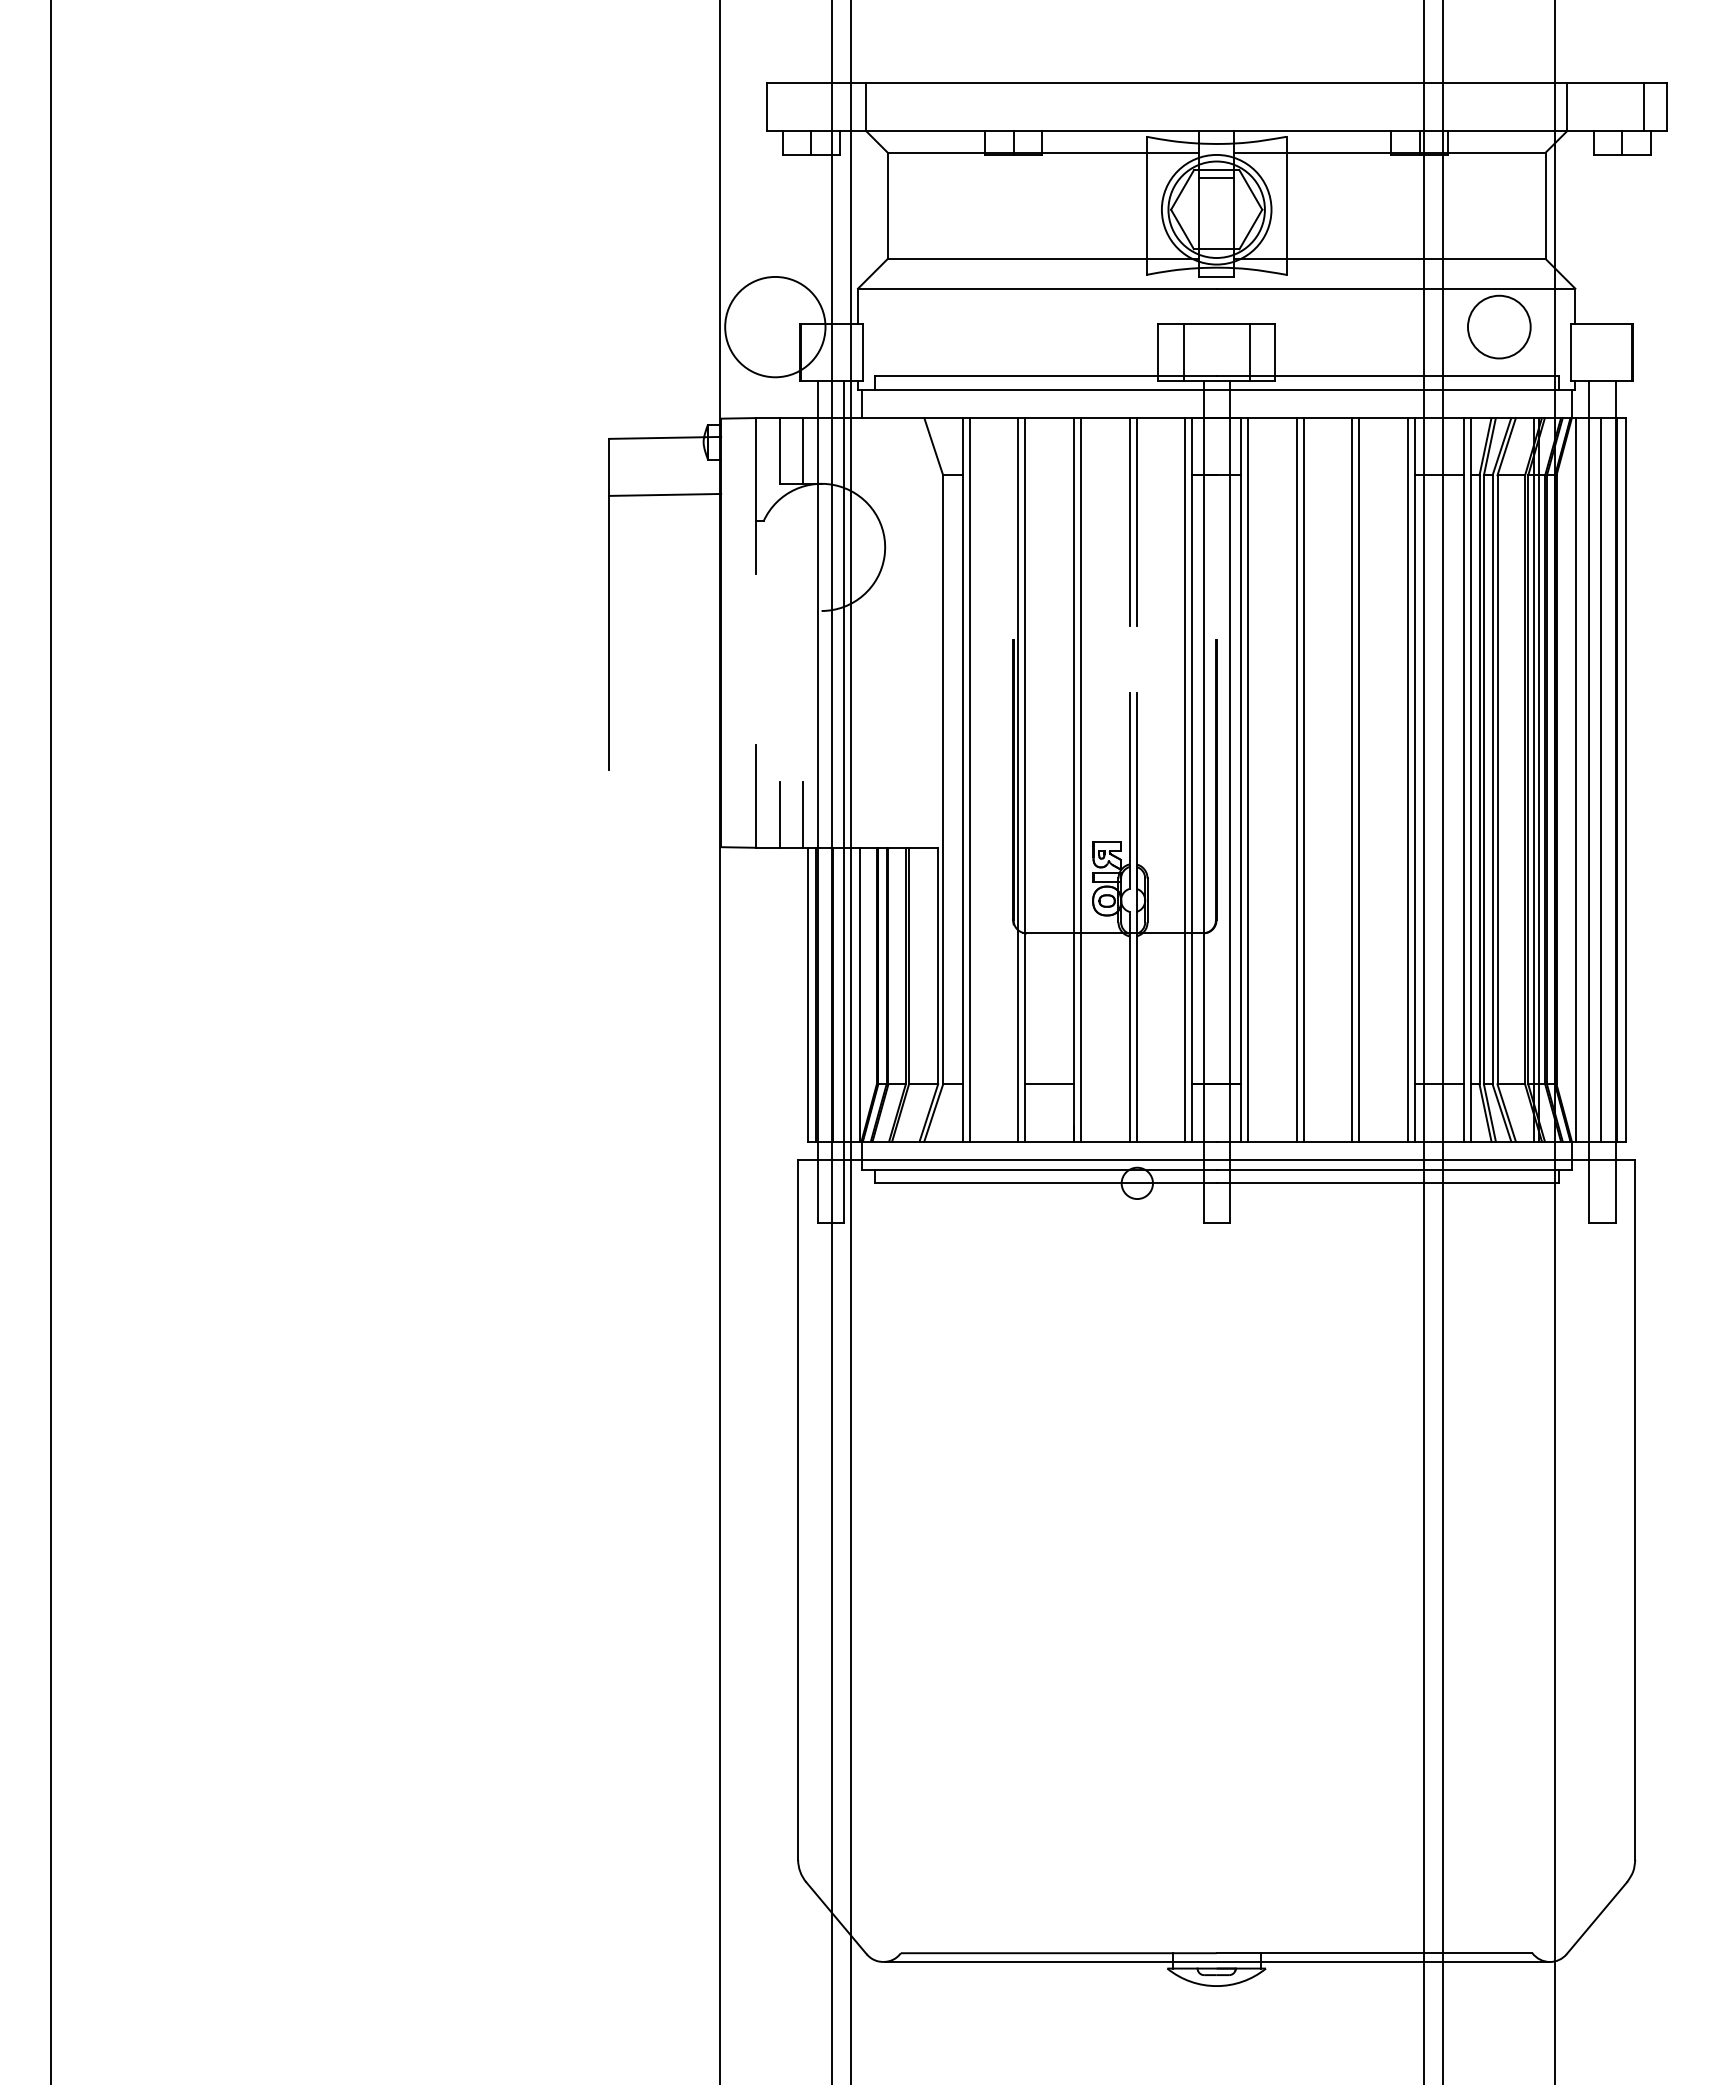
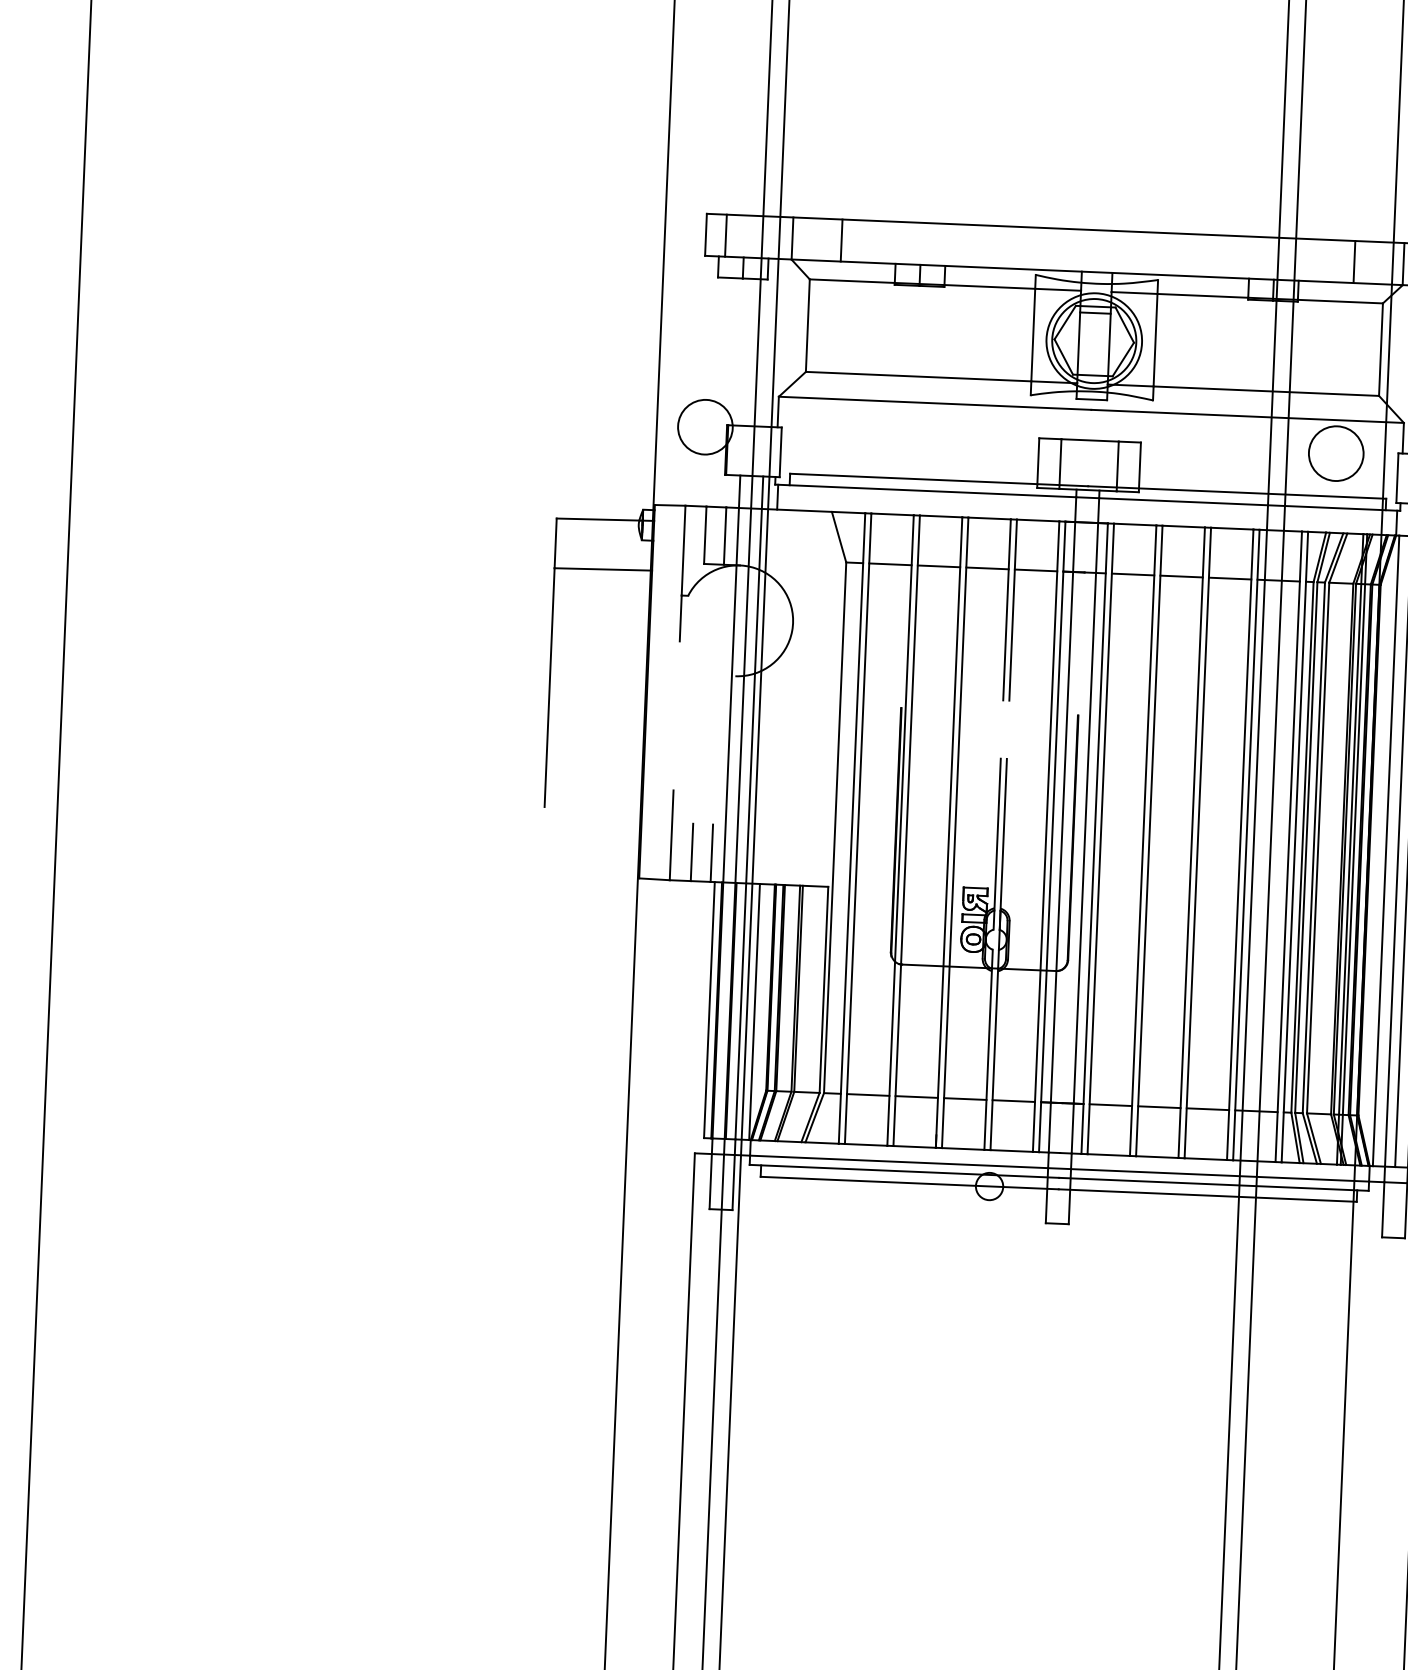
line: (789, 106) -> (725, 235), added
line: (922, 106) -> (841, 240), added
line: (1510, 106) -> (1354, 261), added
circle: (775, 326) -> (705, 426), size x0.62
line: (993, 475) -> (890, 564), added
line: (1049, 475) -> (938, 566), added
line: (1104, 475) -> (986, 568), added
line: (1160, 475) -> (1035, 570), added
line: (1272, 475) -> (1133, 574), added
line: (1327, 475) -> (1181, 576), added
line: (1383, 475) -> (1229, 578), added
line: (993, 1084) -> (867, 1095), added
line: (1104, 1084) -> (964, 1099), added
line: (1160, 1084) -> (1013, 1101), added
line: (1272, 1084) -> (1110, 1105), added
line: (1327, 1084) -> (1158, 1107), added
line: (1383, 1084) -> (1207, 1109), added

